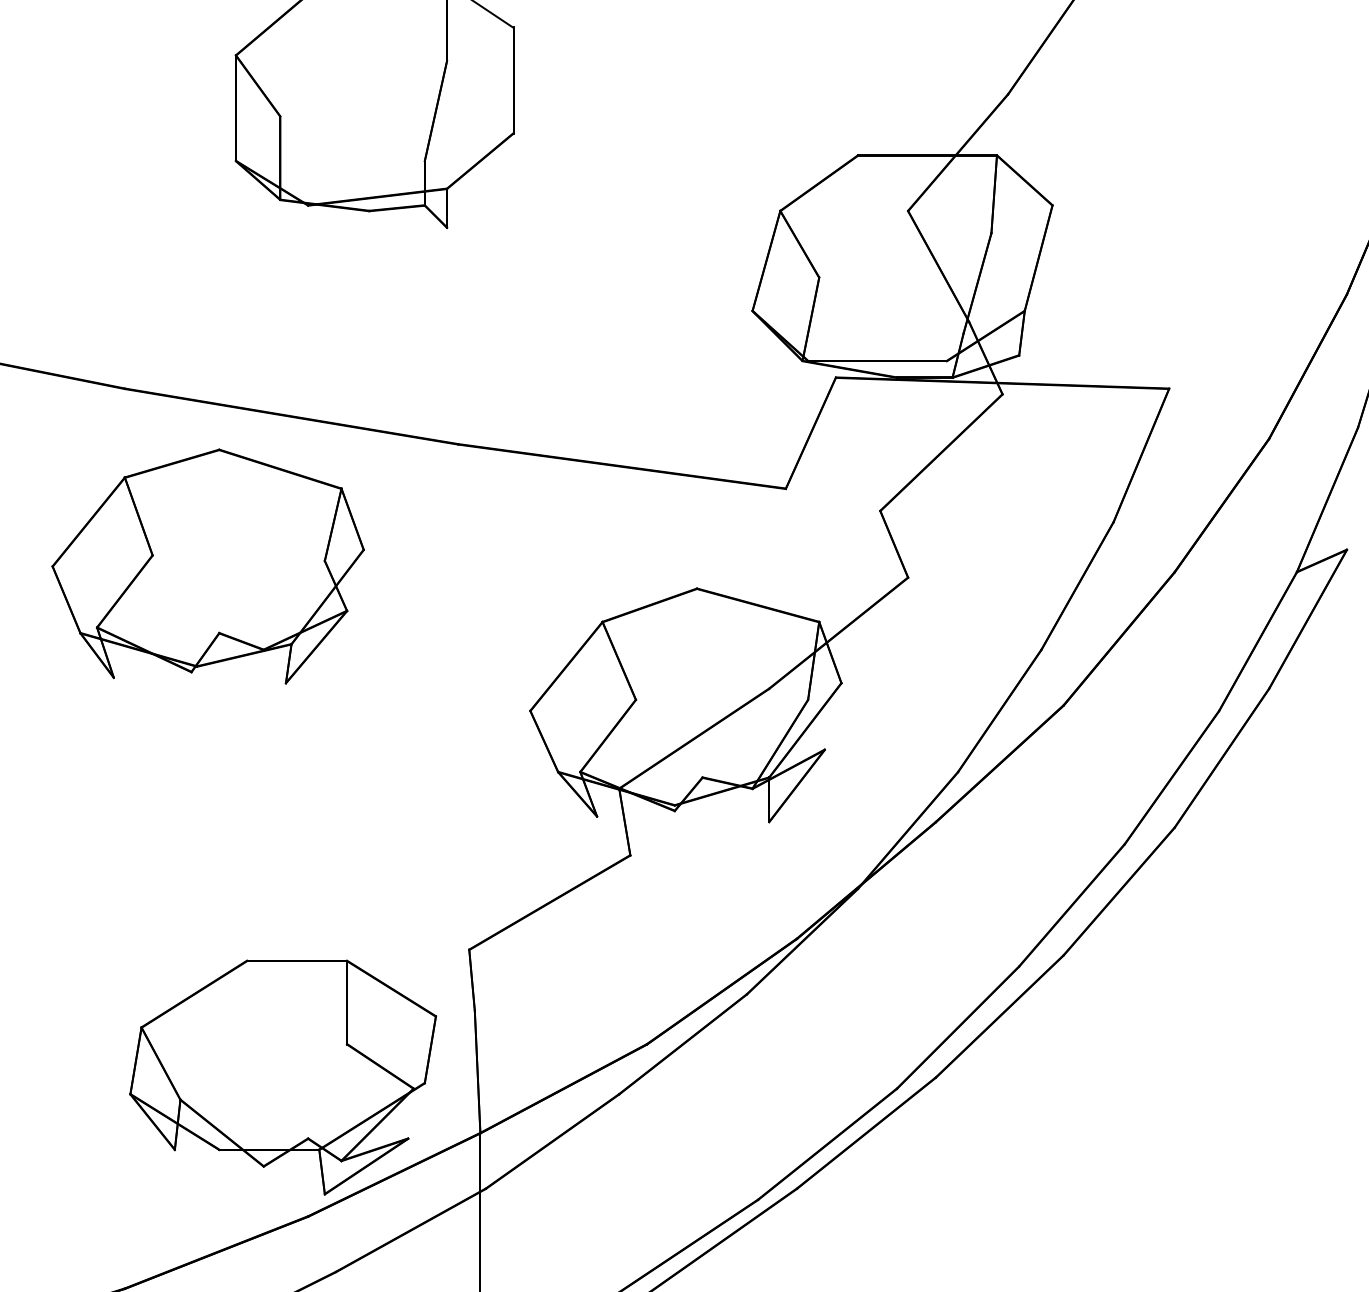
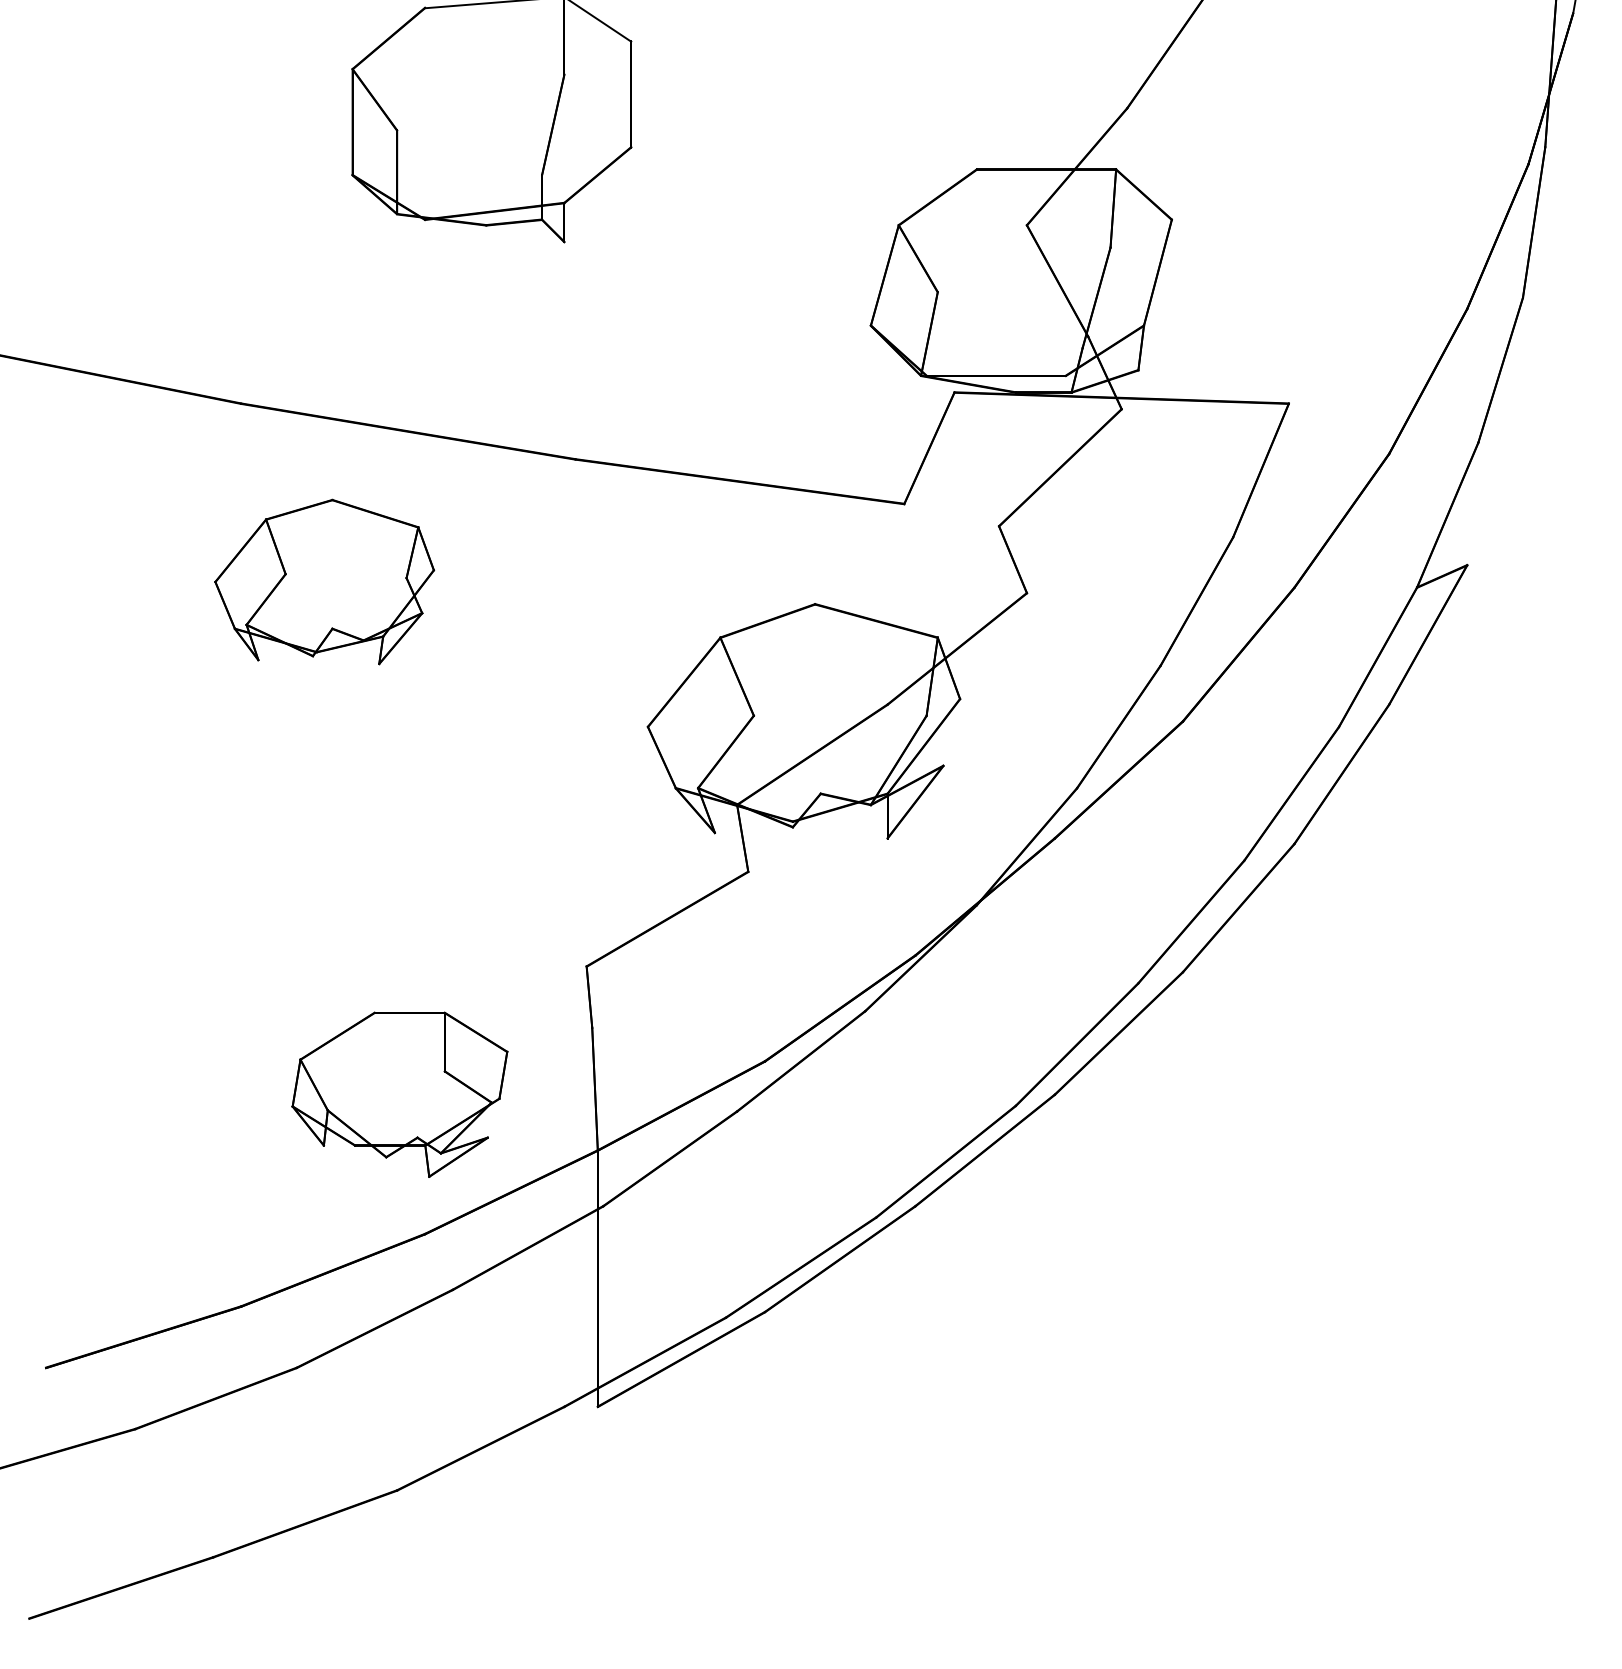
part: (207, 566) -> (324, 581), size x0.7
part: (282, 1077) -> (399, 1094), size x0.7

